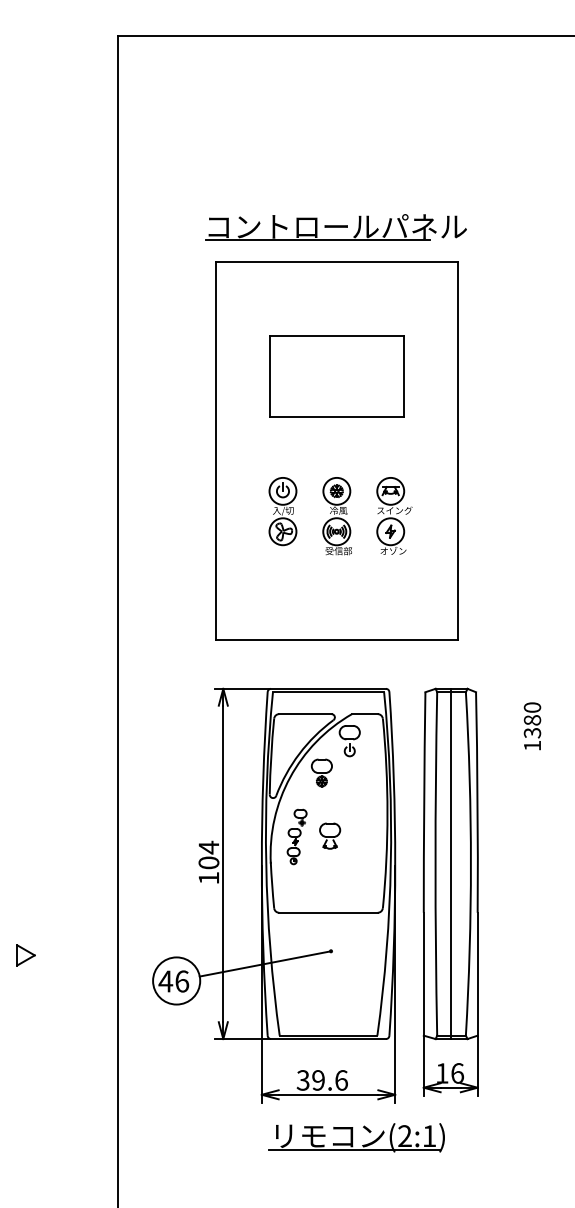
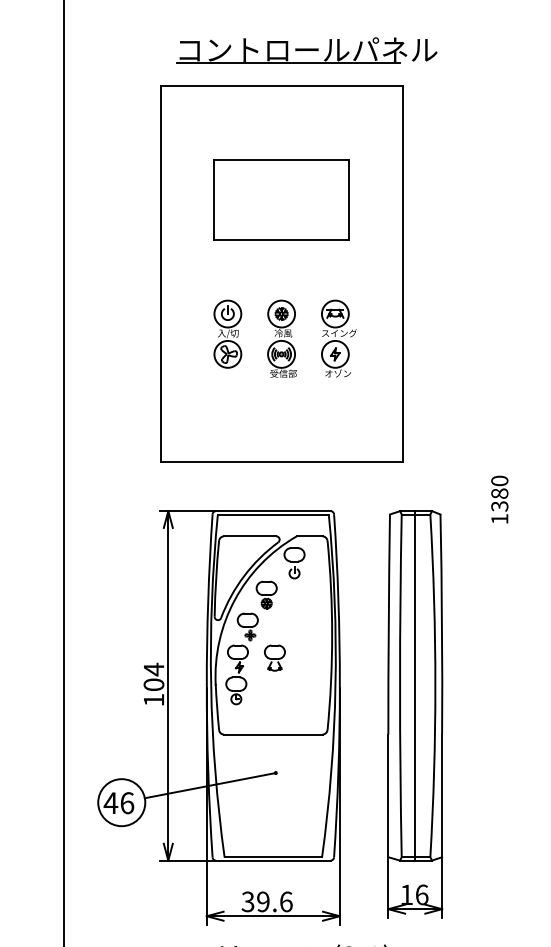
part: (335, 227) -> (306, 50), moved
text: (532, 726) -> (499, 499), moved
part: (296, 836) -> (241, 658), size x1.67
part: (450, 891) -> (414, 713), moved

